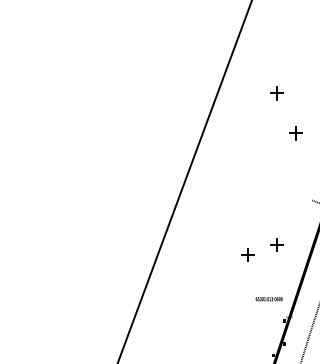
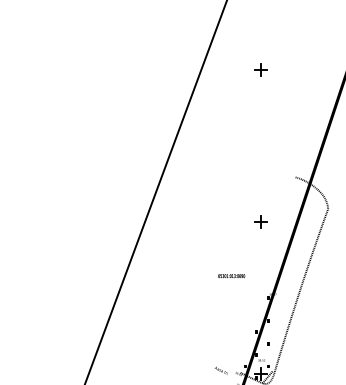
part: (295, 132) -> (279, 109), removed
part: (247, 254) -> (231, 231), removed
text: (268, 299) -> (231, 276), moved

